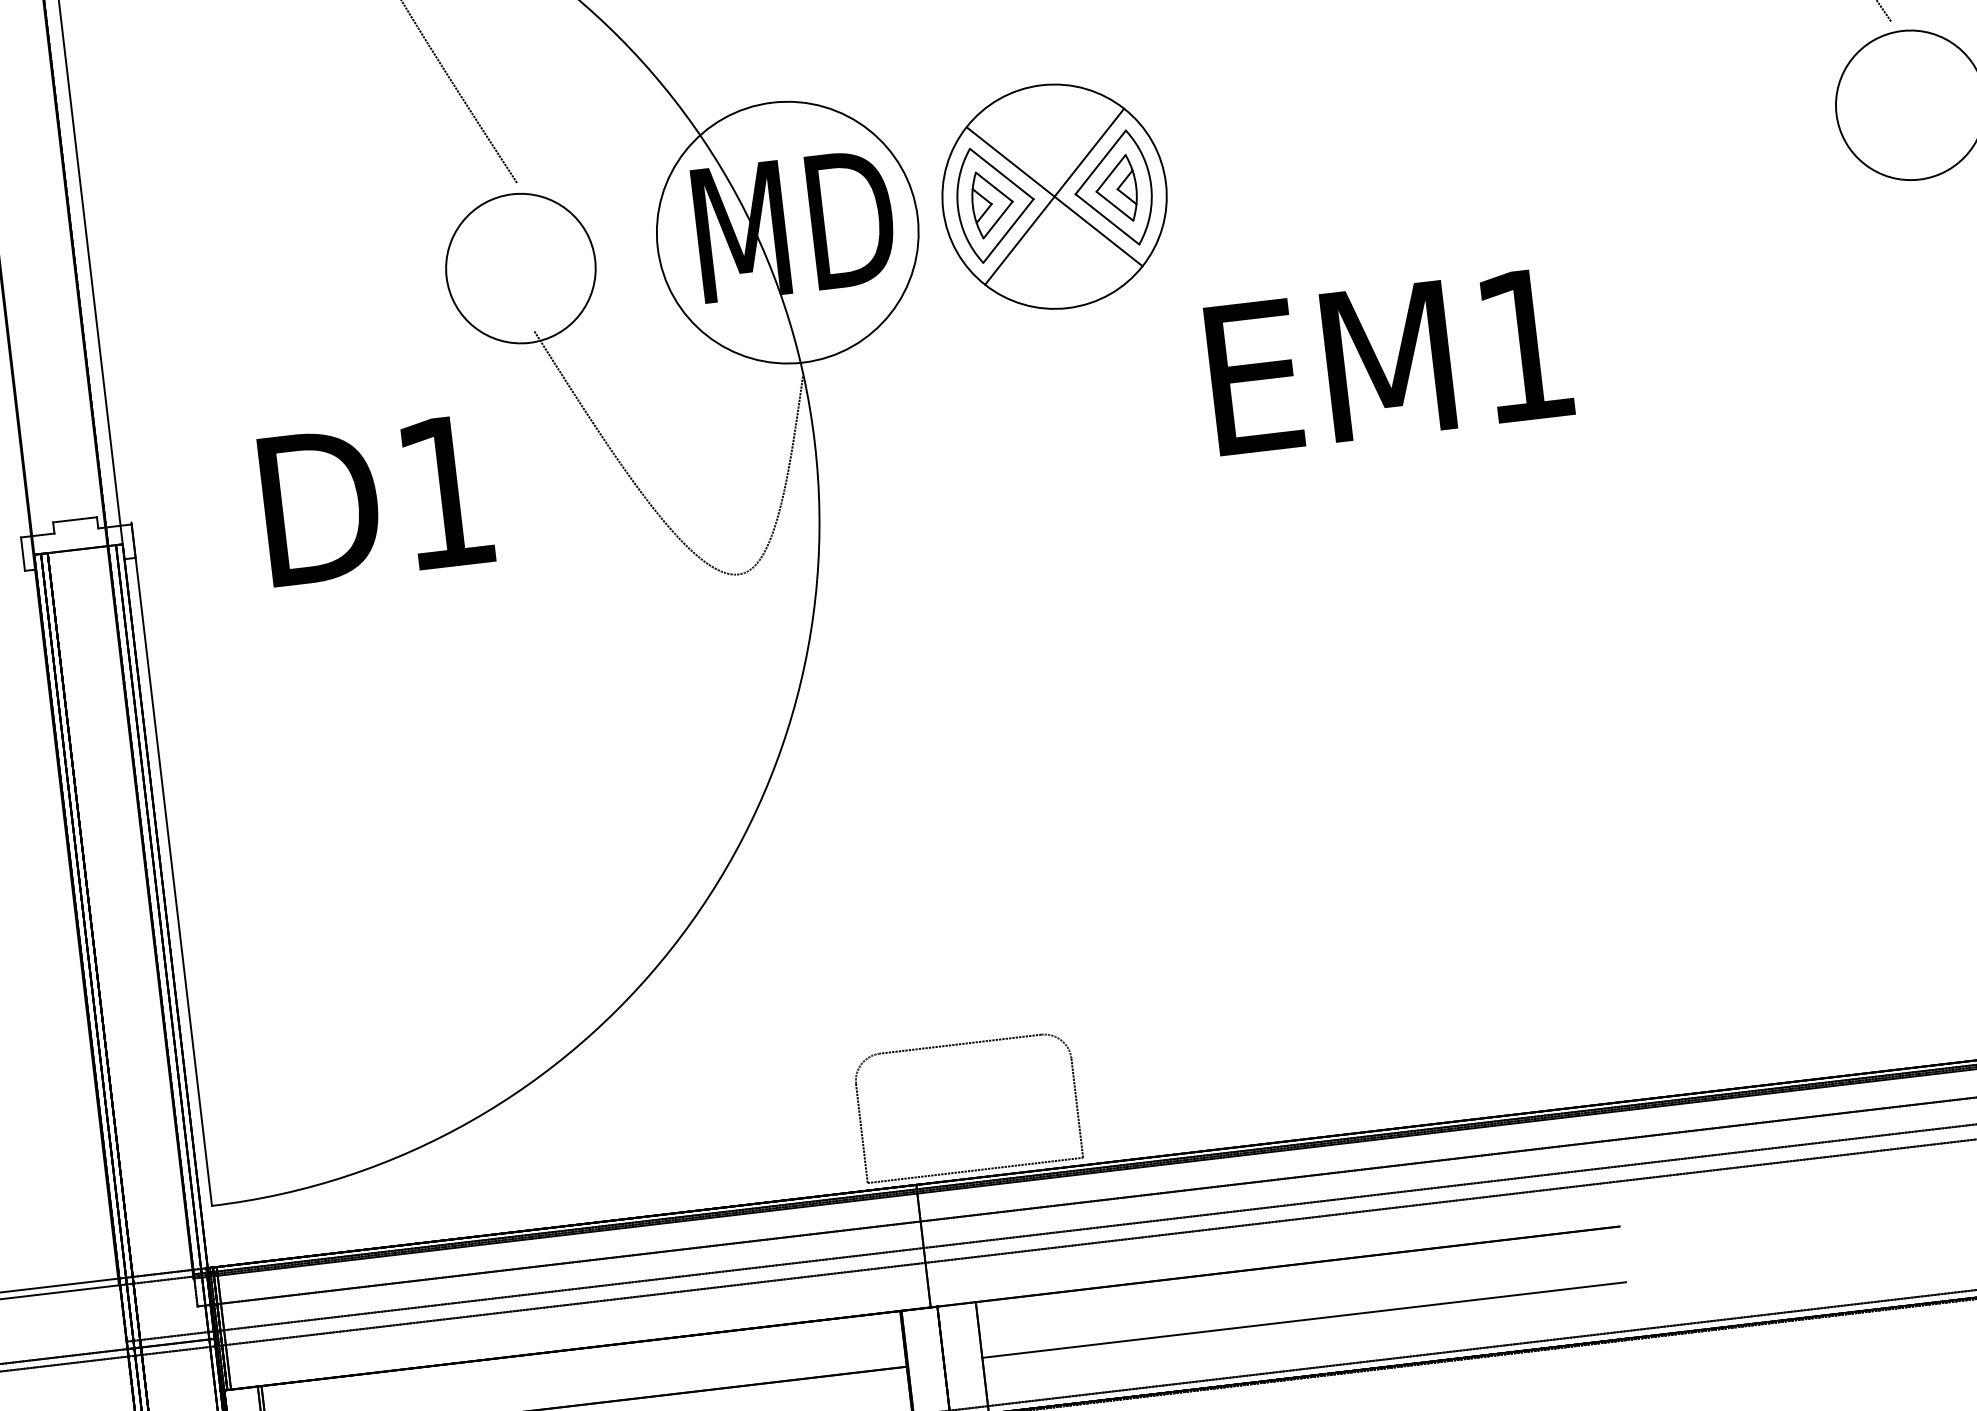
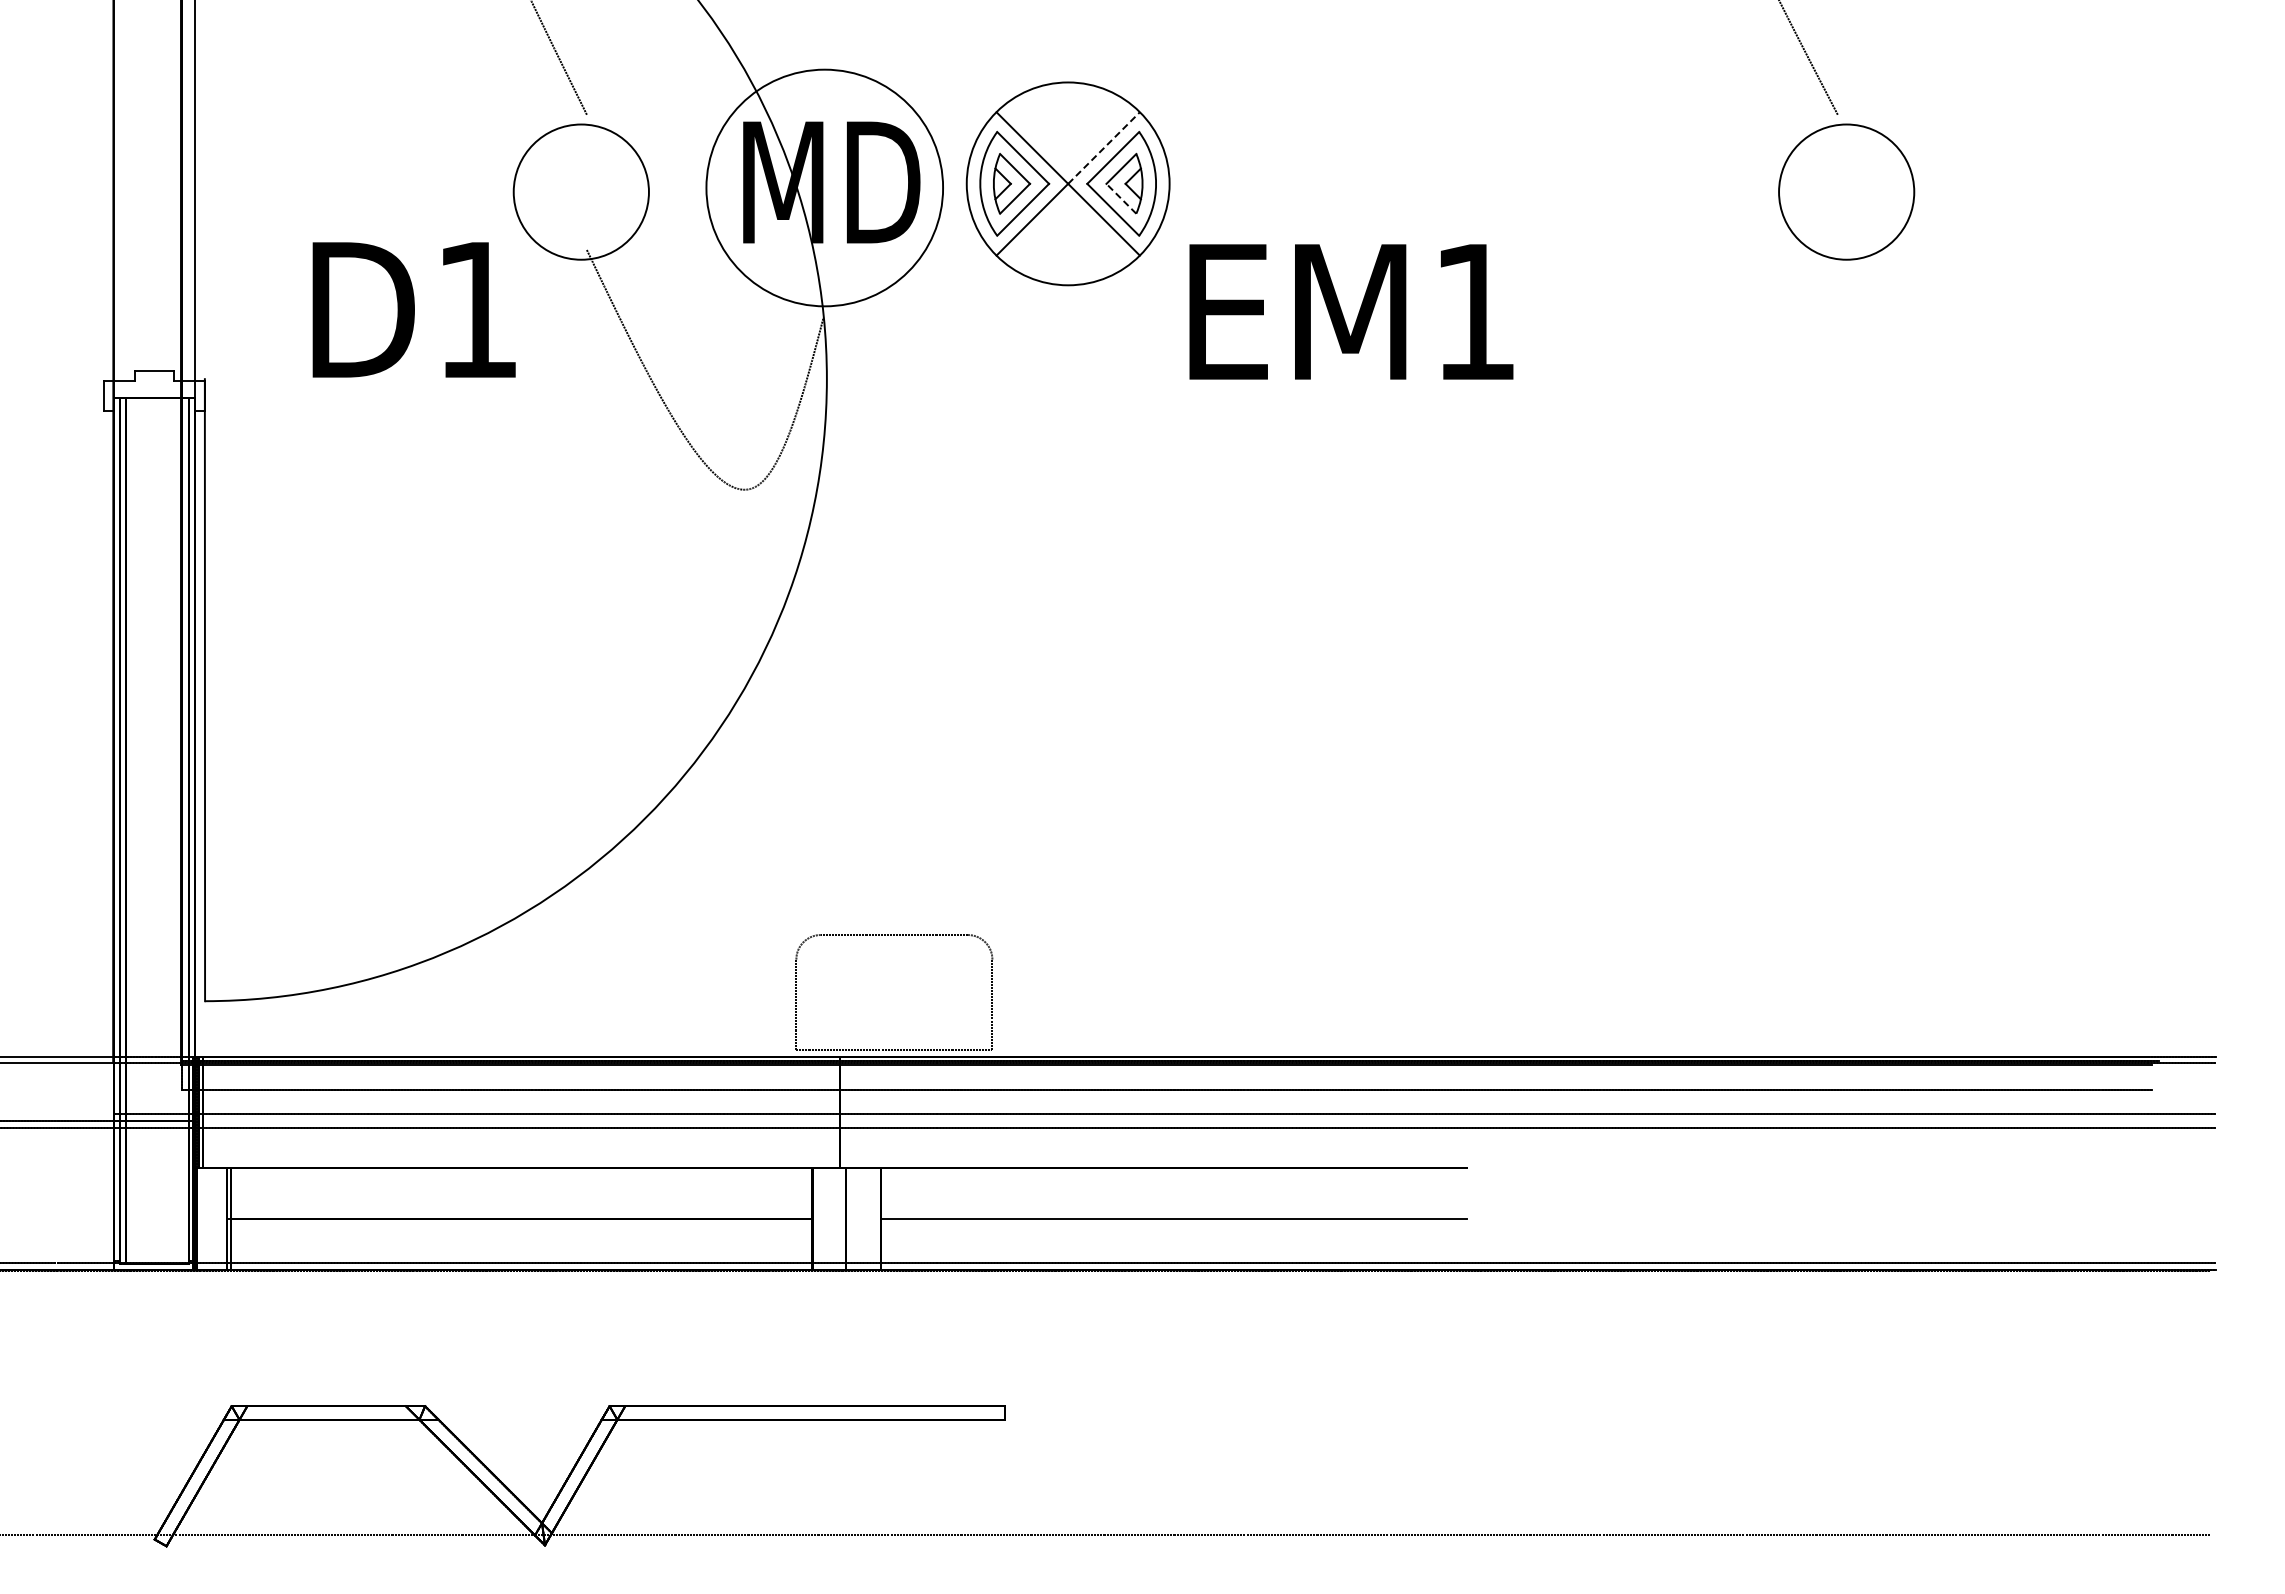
line: (1089, 153) -> (1104, 148), solid -> dashed
line: (1115, 205) -> (1121, 198), solid -> dashed
text: (1389, 360) -> (1351, 311), moved
text: (375, 499) -> (413, 309), moved

